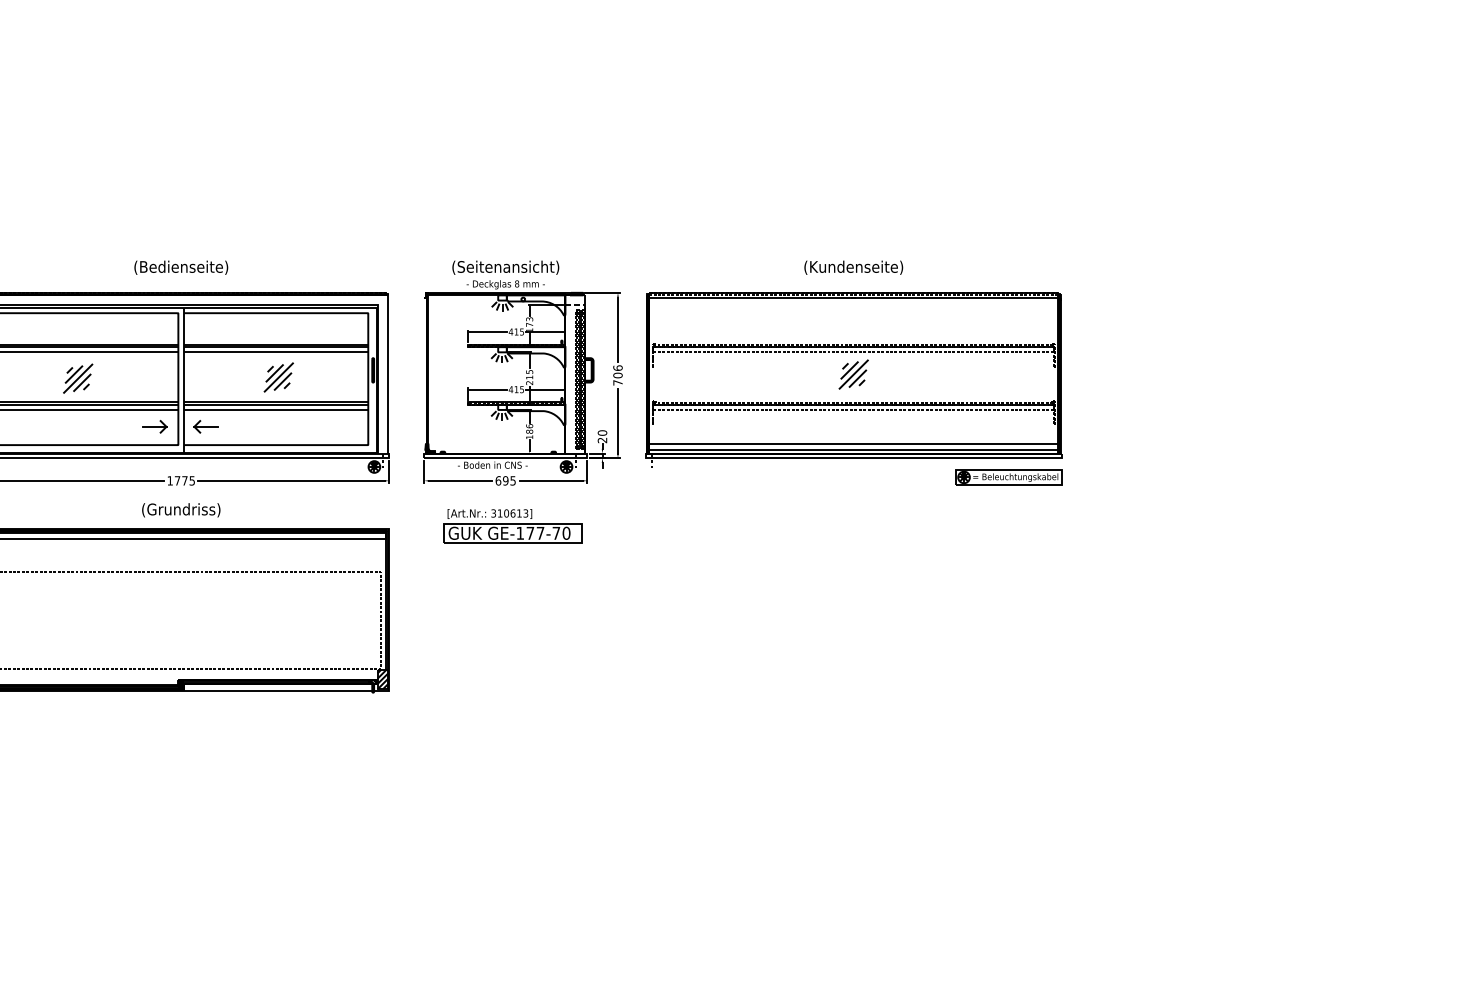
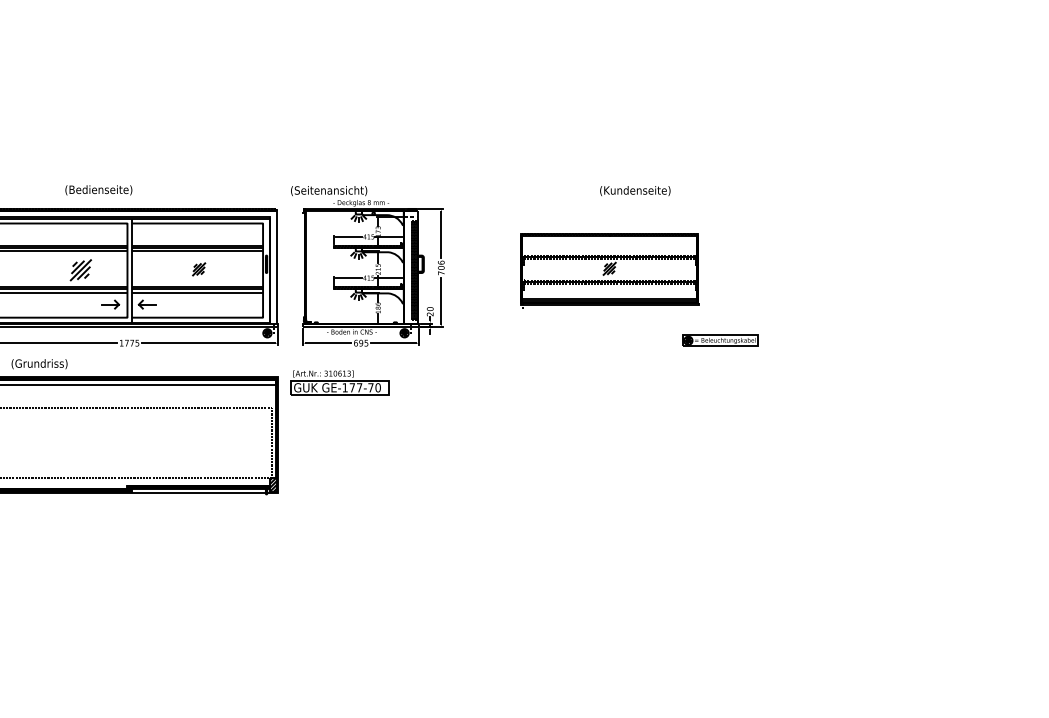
text: (181, 267) -> (99, 190), moved
text: (505, 267) -> (328, 190), moved
text: (853, 267) -> (635, 190), moved
part: (278, 377) -> (198, 269), size x0.6
part: (78, 378) -> (81, 270), moved
part: (853, 379) -> (609, 270), size x0.6
text: (181, 510) -> (39, 364), moved
part: (512, 526) -> (339, 382), moved

